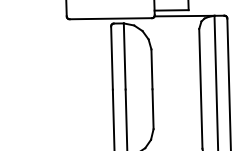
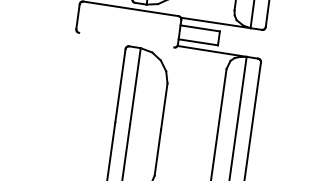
line: (110, 18) -> (126, 39), removed

